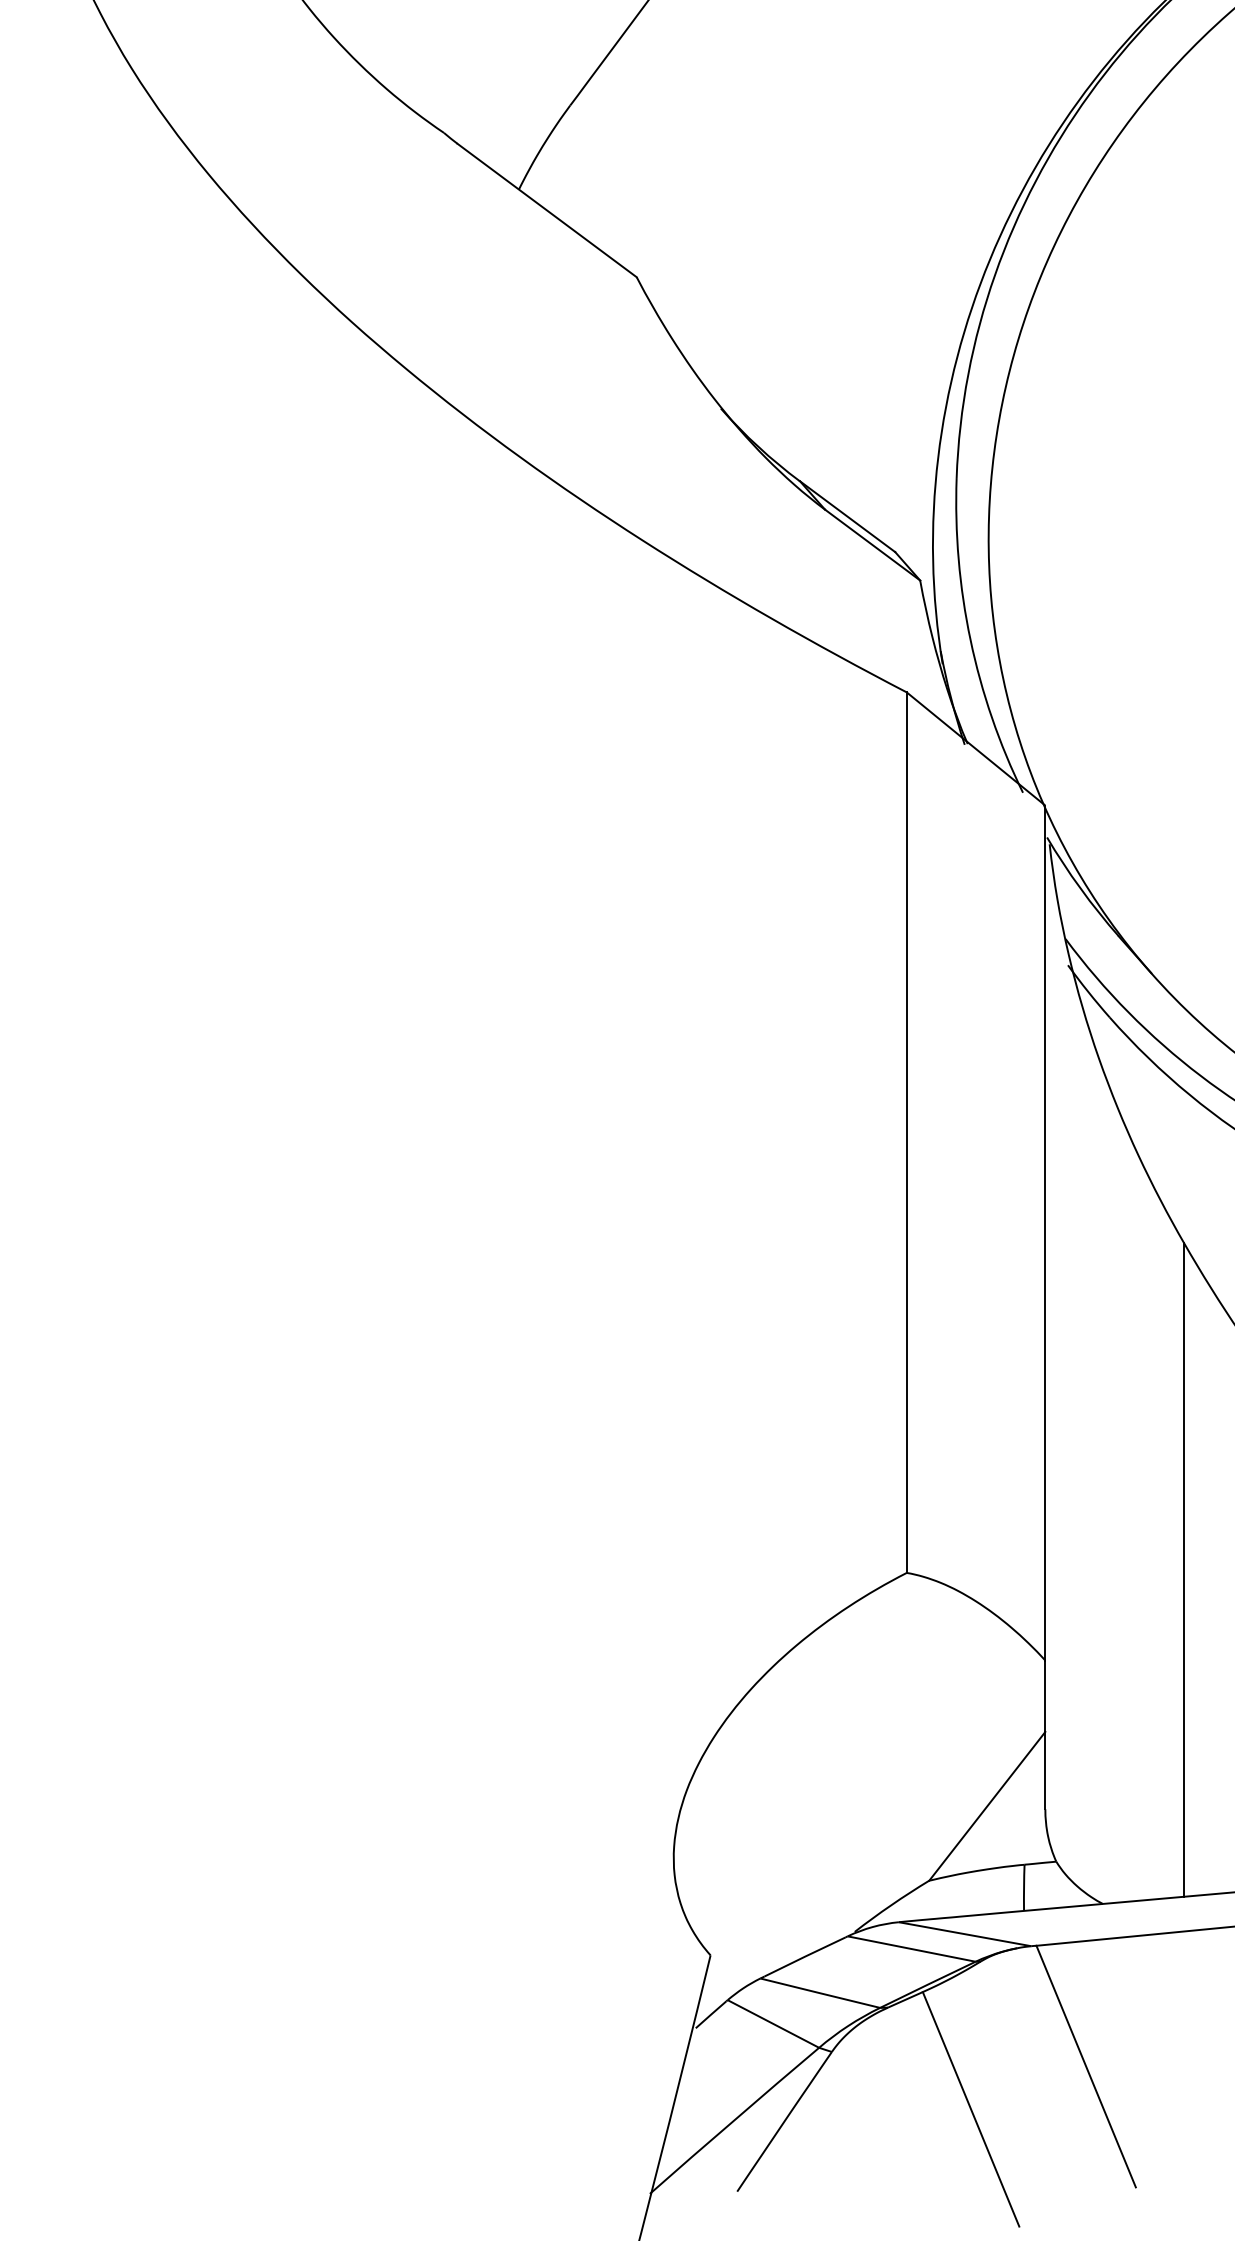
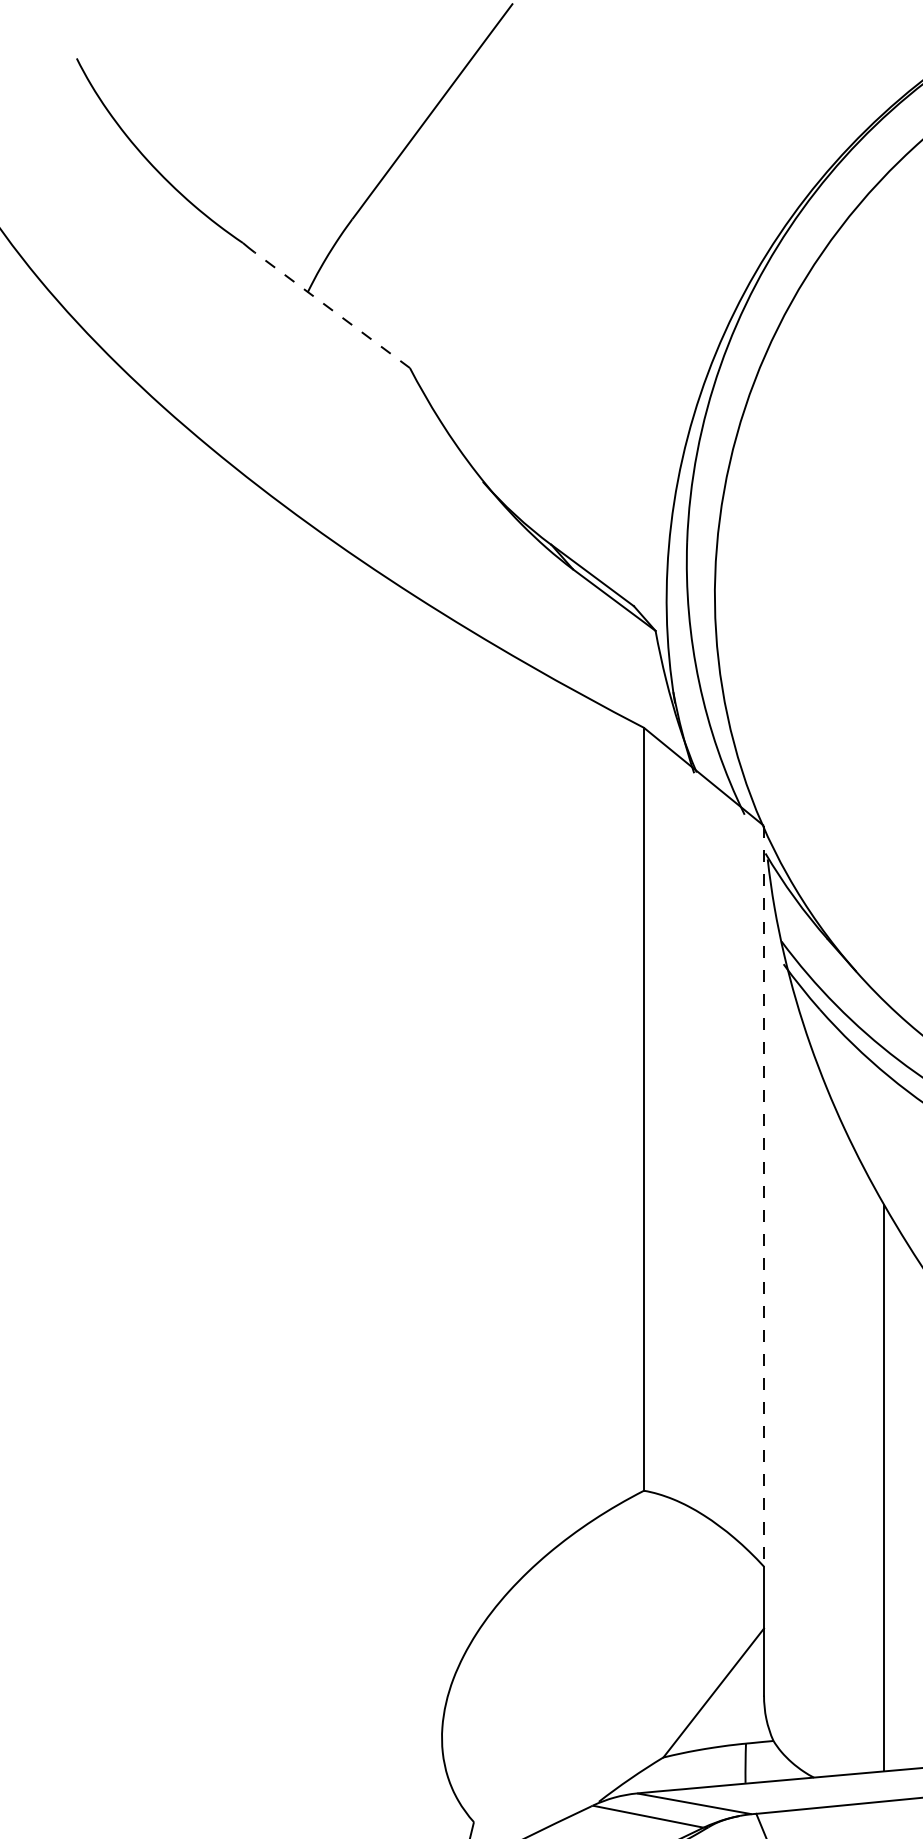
line: (547, 210) -> (332, 310), solid -> dashed
line: (1045, 1233) -> (764, 1196), solid -> dashed

